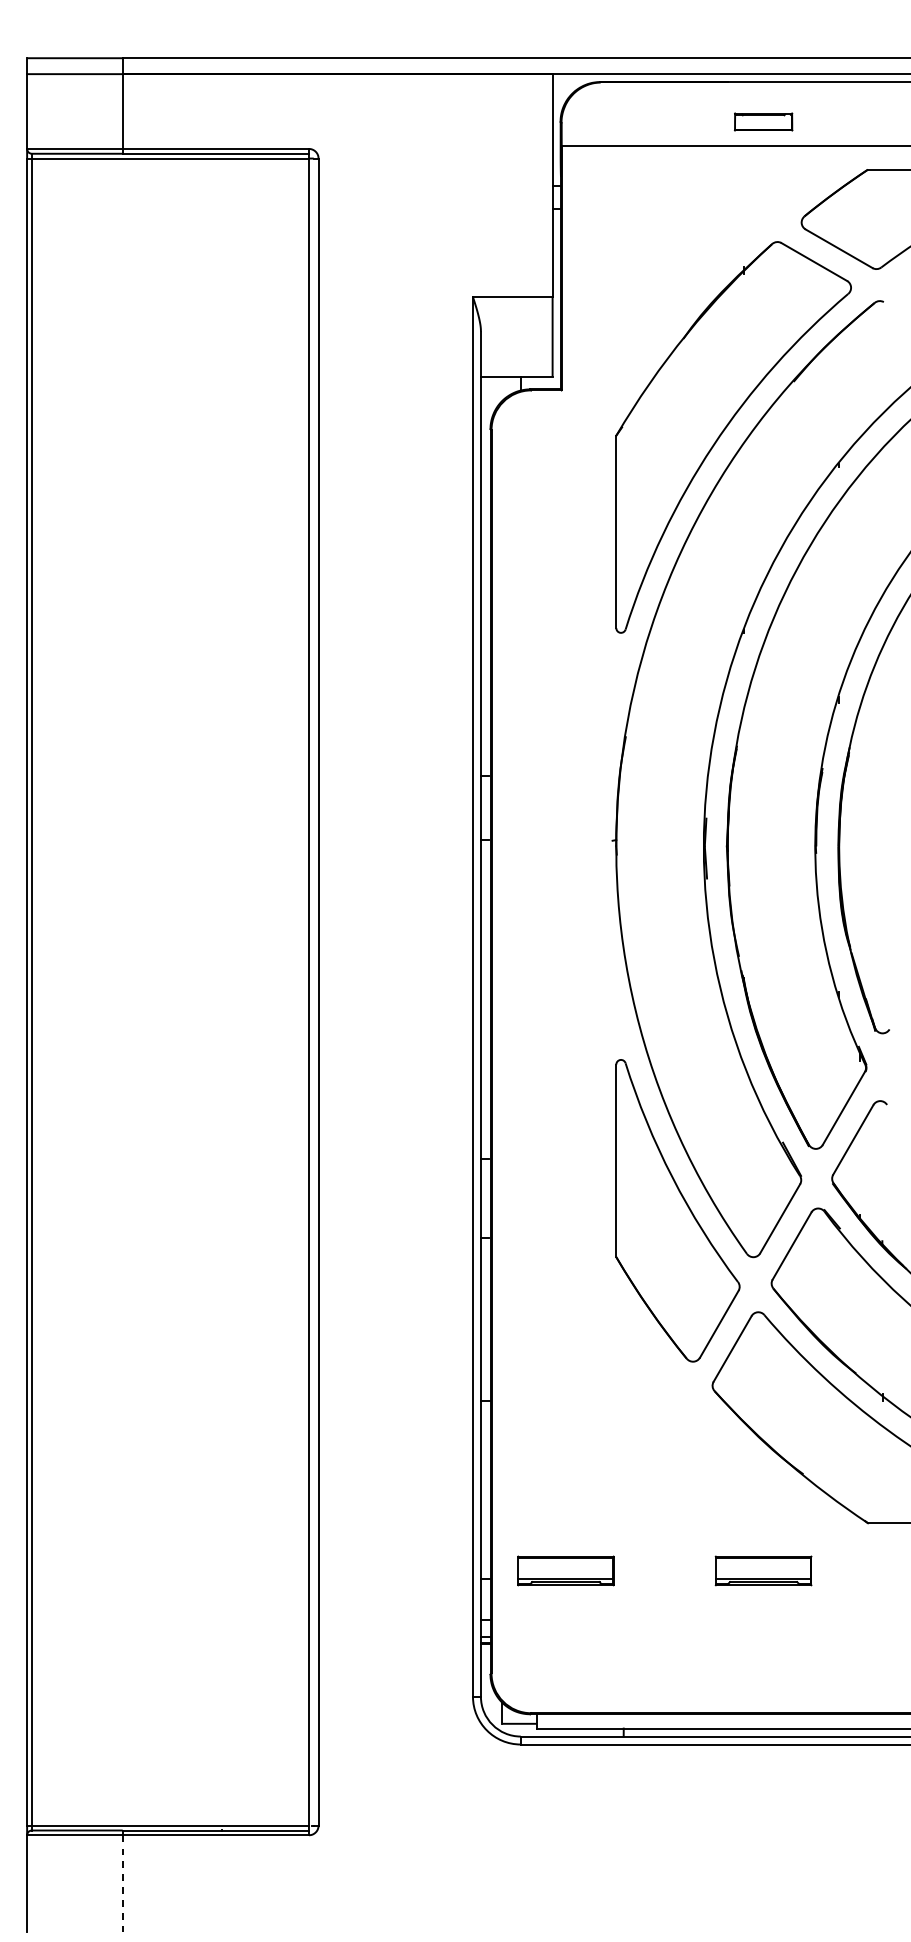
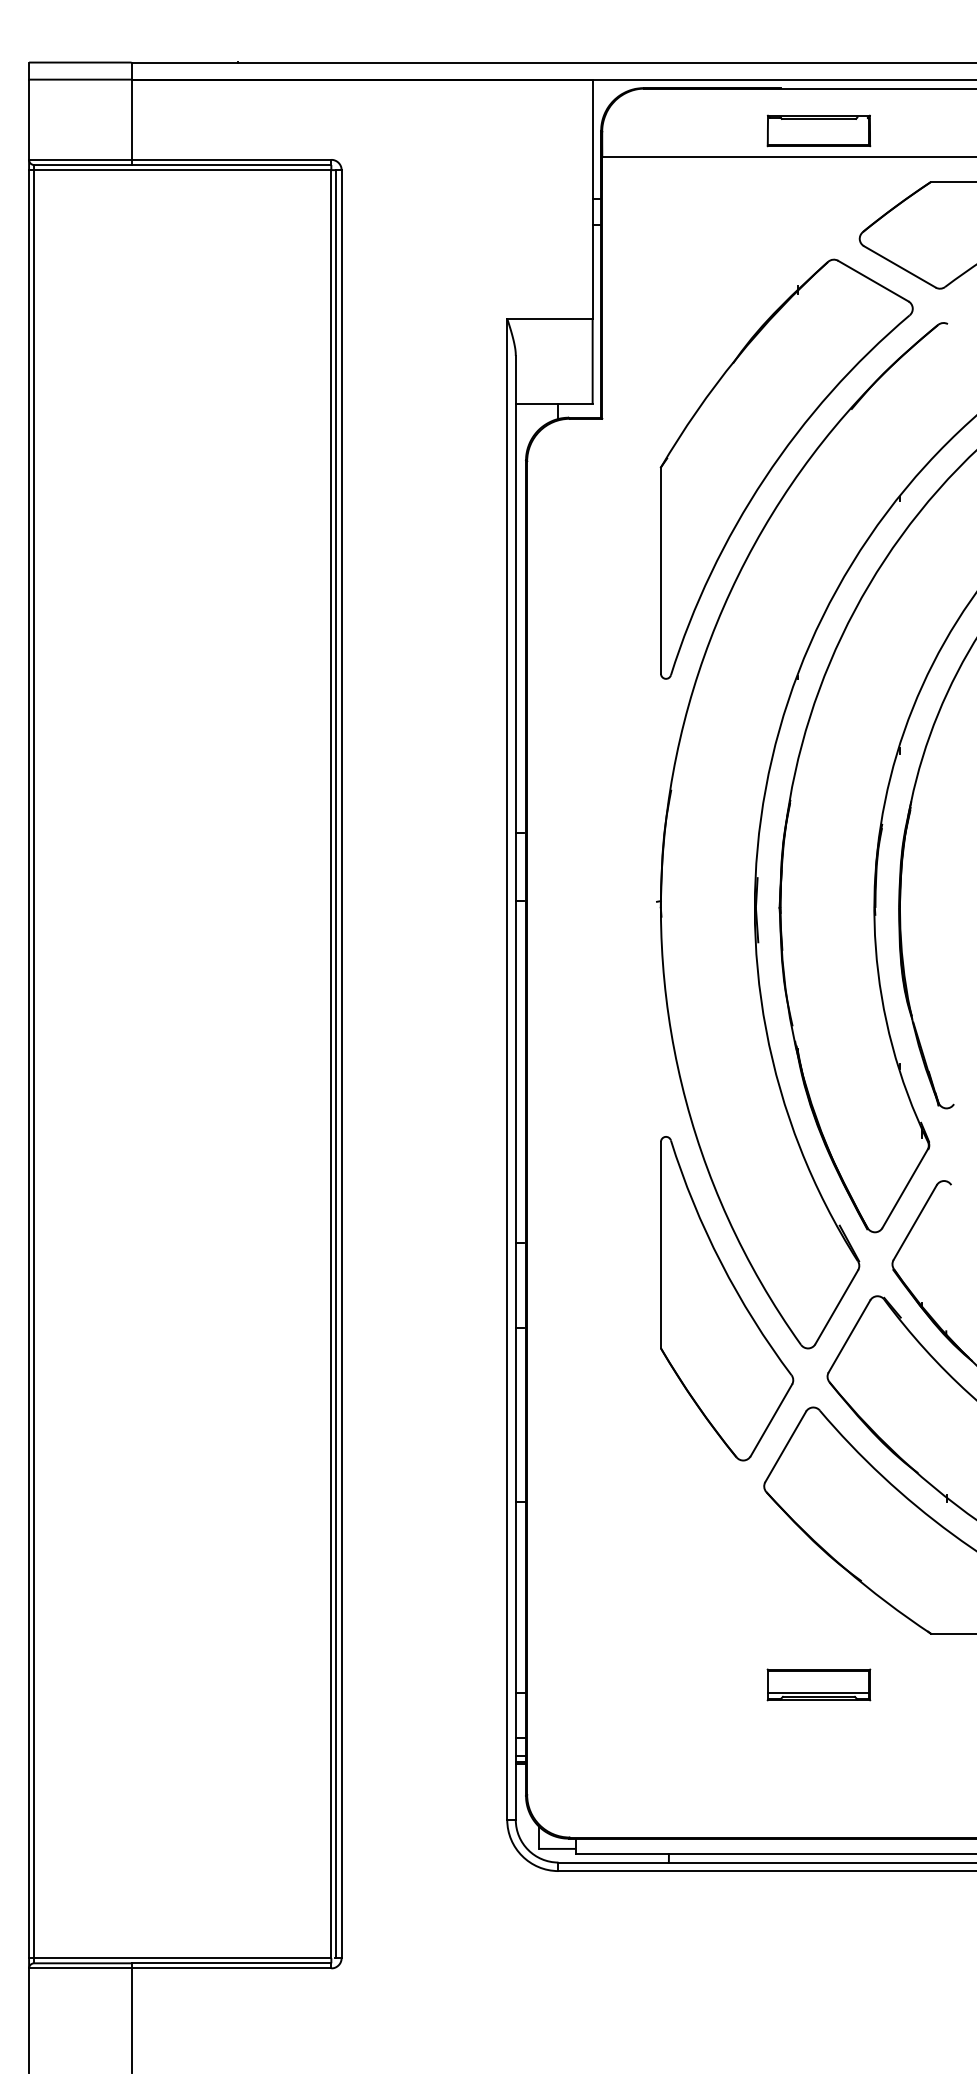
part: (763, 121) -> (818, 130), size x1.67
line: (313, 992) -> (336, 1064), added
part: (565, 1570) -> (606, 1684), removed
line: (122, 1883) -> (131, 2020), dashed -> solid

